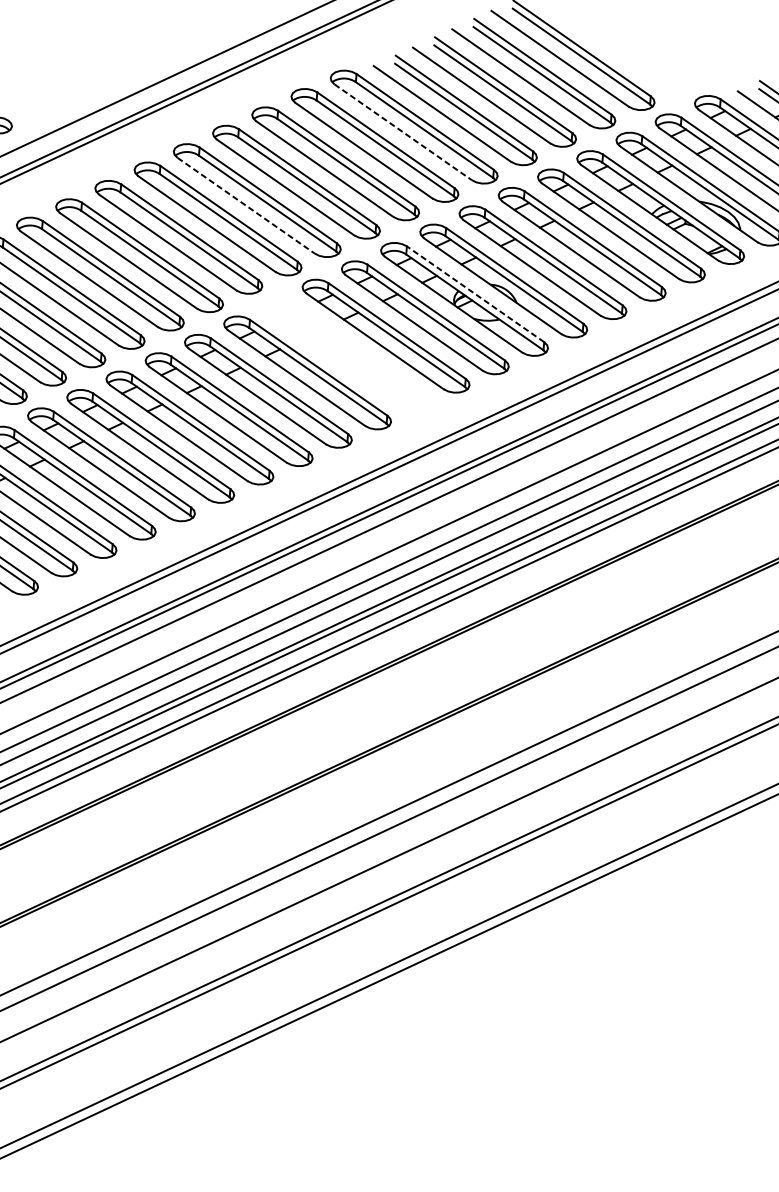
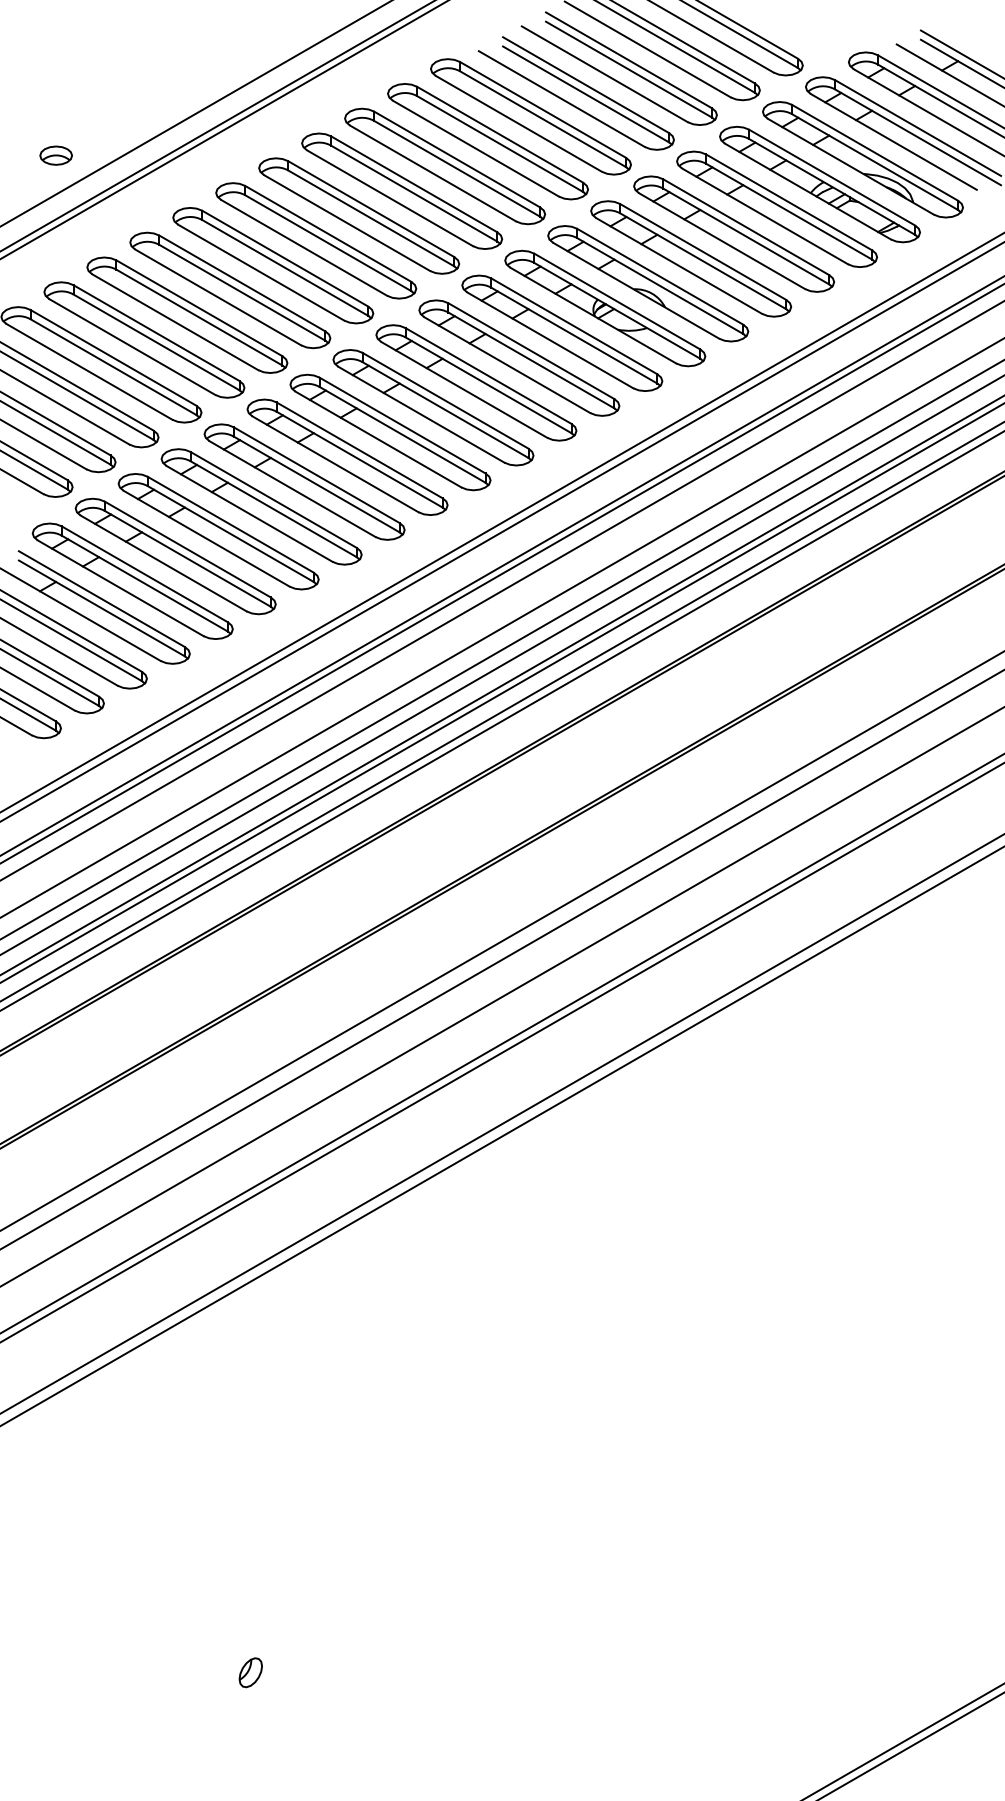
line: (402, 131) -> (518, 123), dashed -> solid
line: (246, 206) -> (347, 223), dashed -> solid
line: (475, 294) -> (617, 301), dashed -> solid
part: (346, 354) -> (476, 382), added

